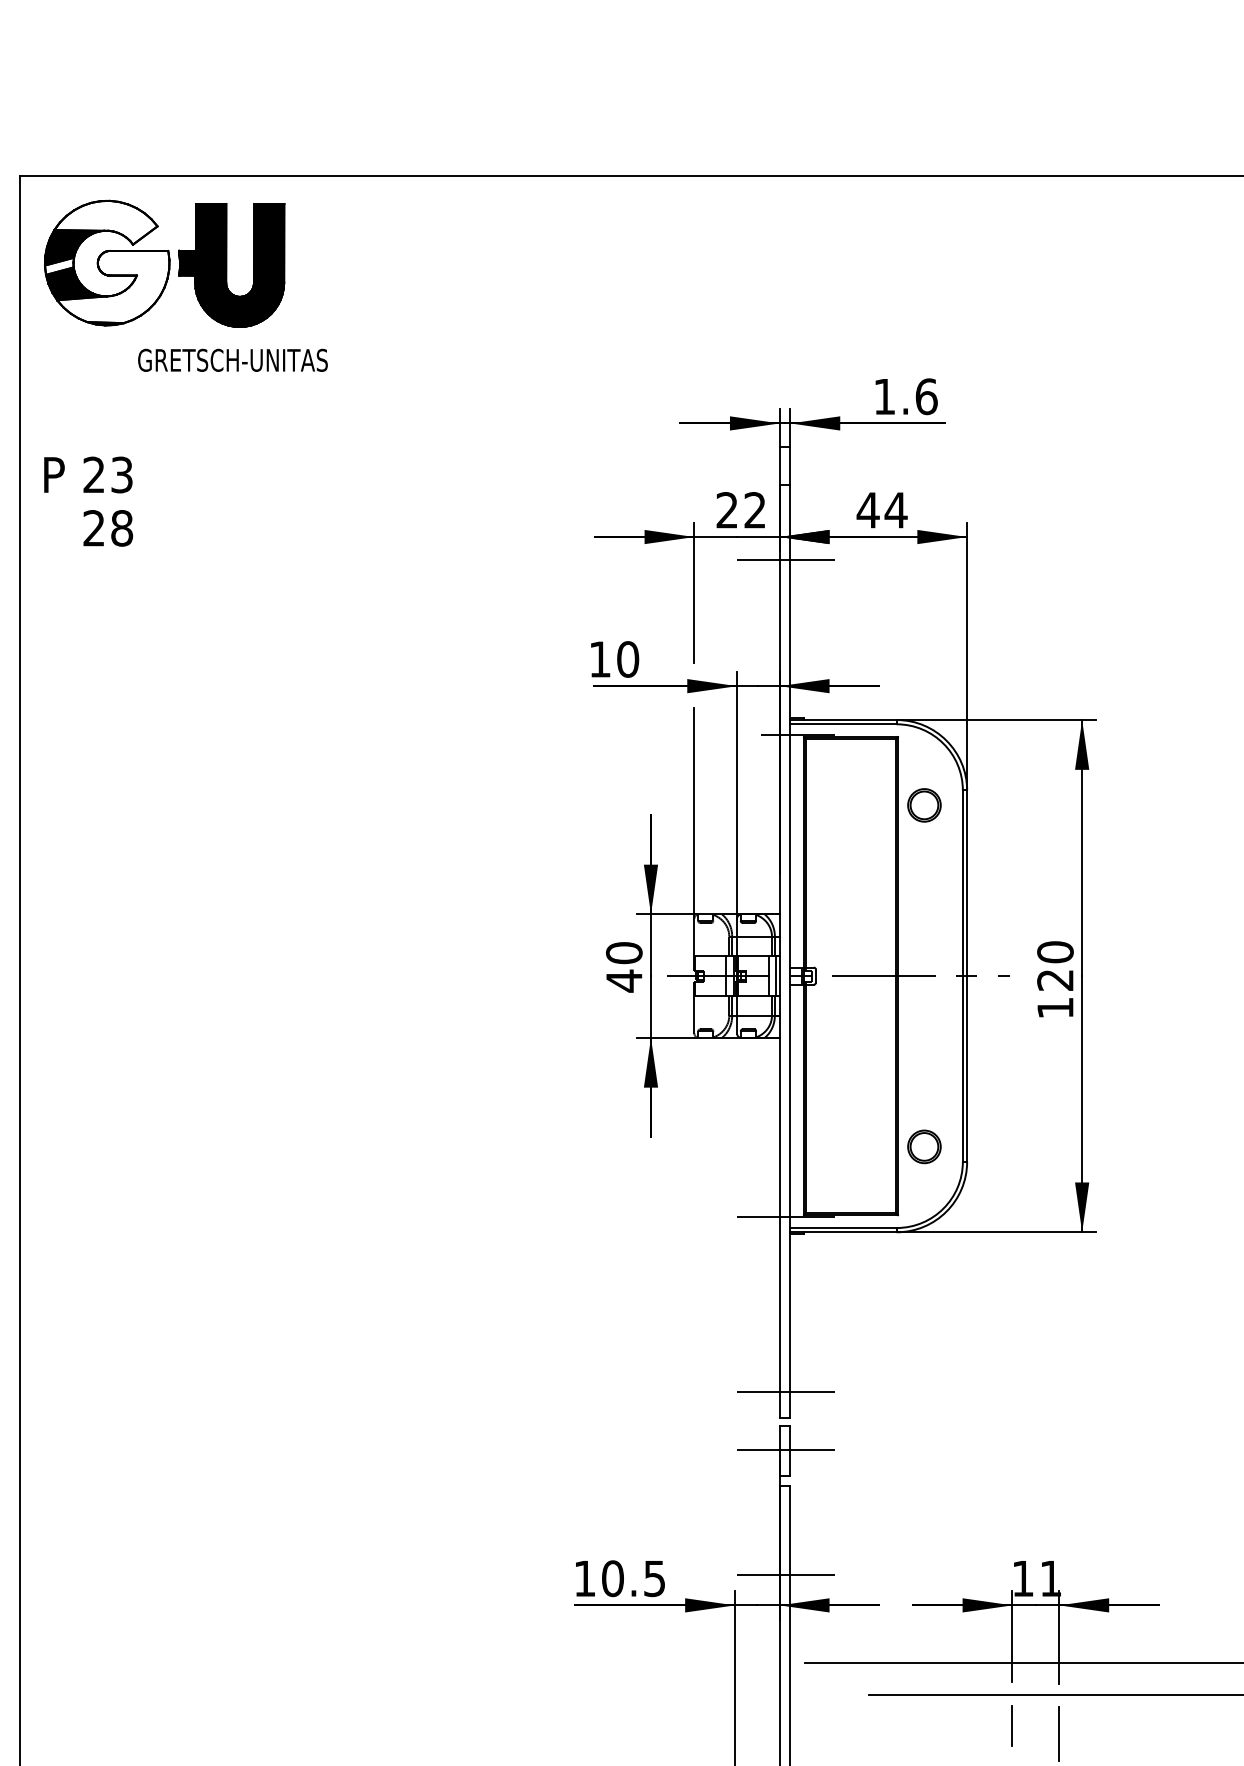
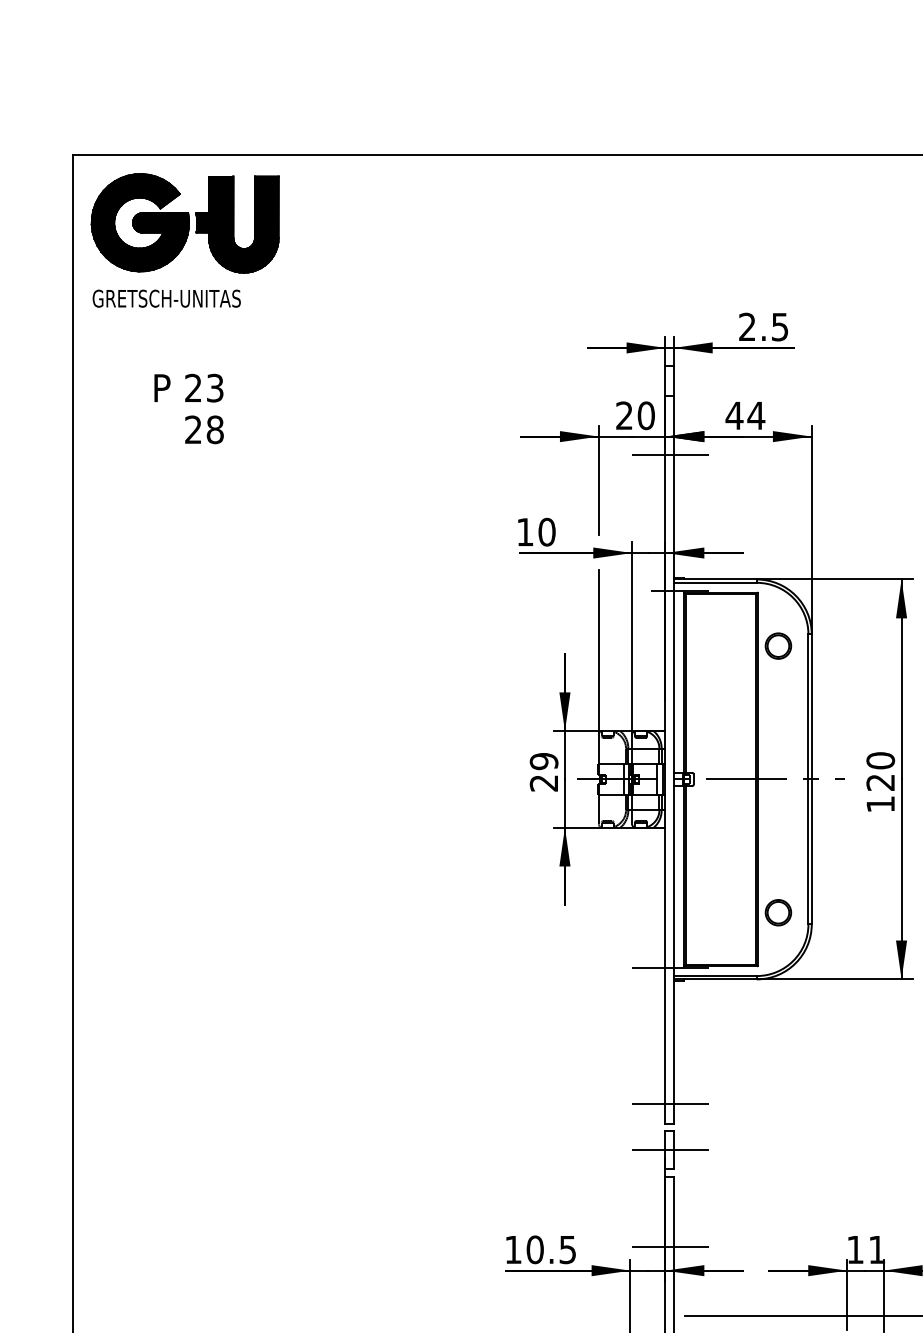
fill: (105, 222) -> (139, 191), added
fill: (59, 265) -> (103, 224), added
fill: (113, 286) -> (145, 241), added
text: (232, 359) -> (166, 298), moved
text: (905, 396) -> (763, 326), 1.6 -> 2.5
text: (88, 501) -> (189, 408), moved
text: (755, 510) -> (646, 415), 22 -> 20
text: (624, 967) -> (544, 772), 40 -> 29

